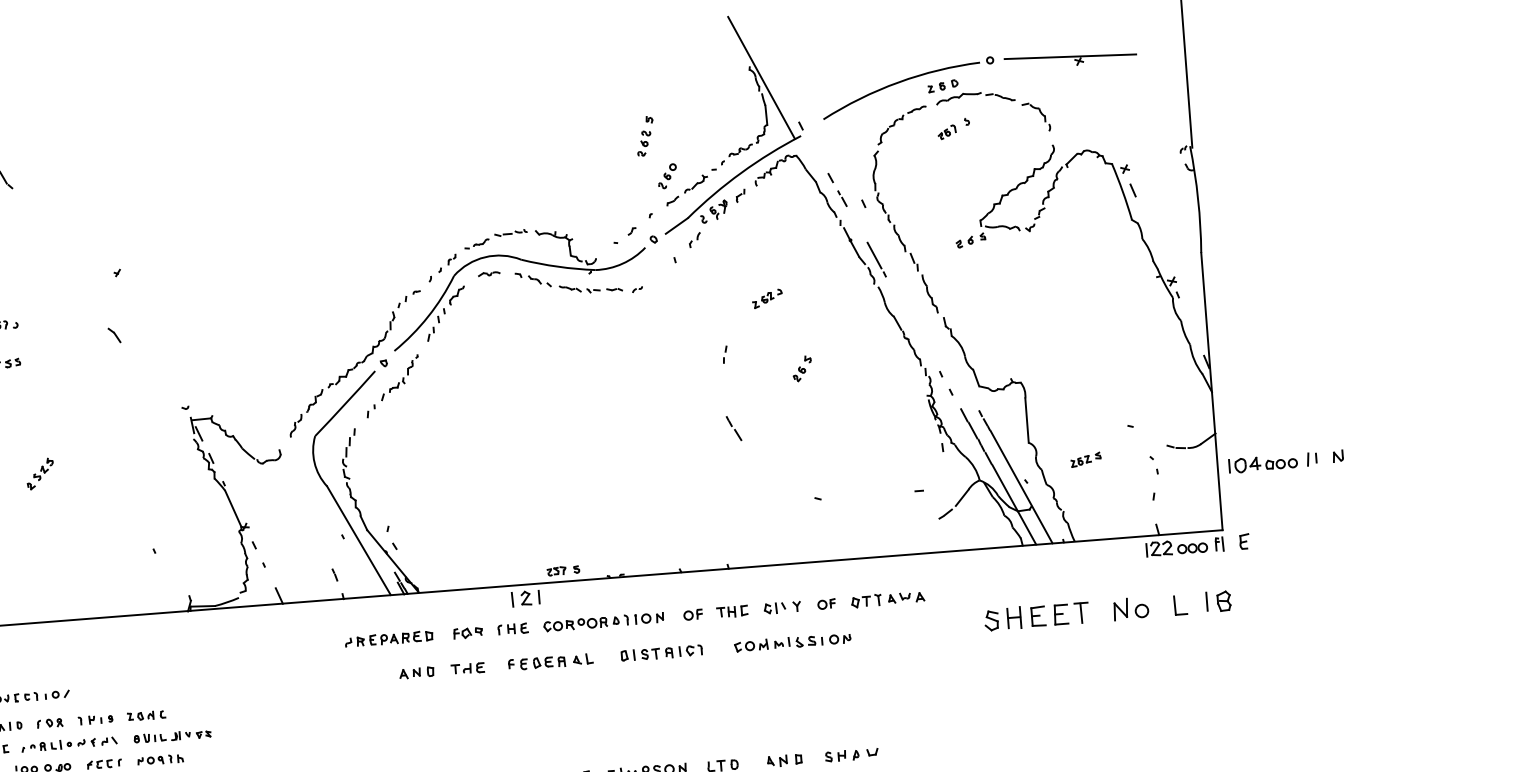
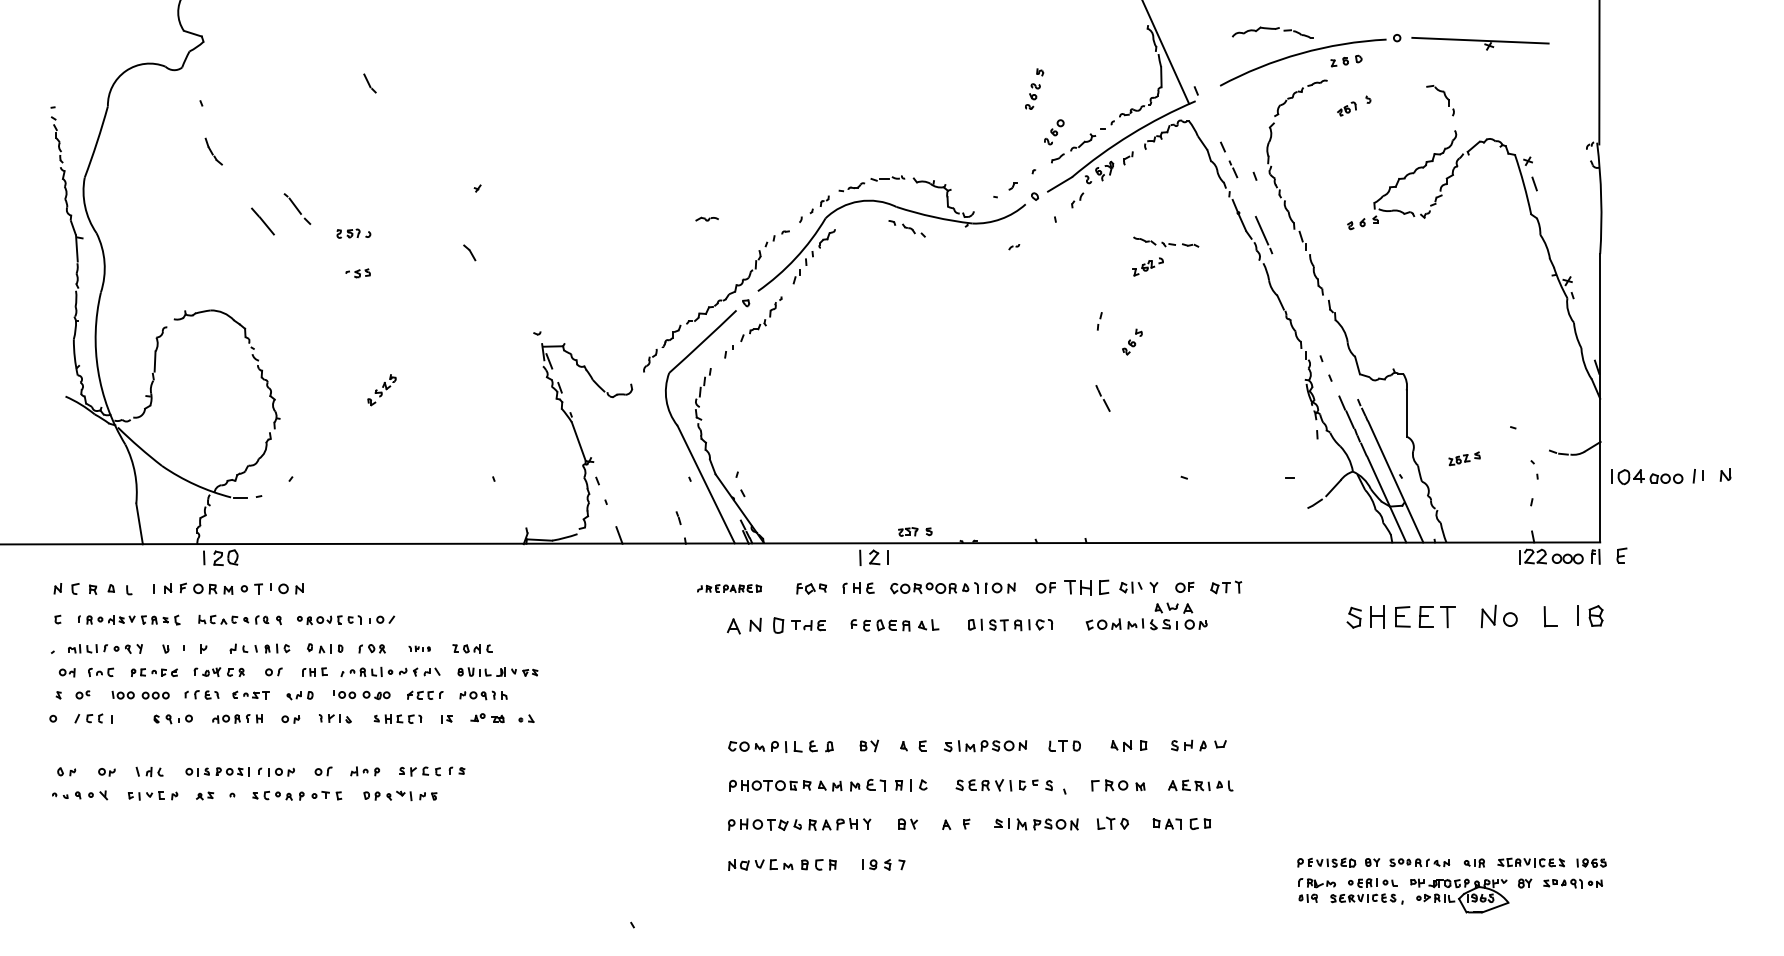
part: (974, 97) -> (1272, 32), moved
part: (488, 273) -> (706, 218), moved
part: (591, 287) -> (1166, 241), moved
part: (802, 368) -> (1132, 341), moved
part: (906, 597) -> (1173, 607), moved
part: (732, 611) -> (1086, 587), size x1.4
part: (389, 638) -> (729, 588), size x0.7
part: (416, 672) -> (755, 625), size x1.6
part: (95, 719) -> (419, 648), size x0.6

